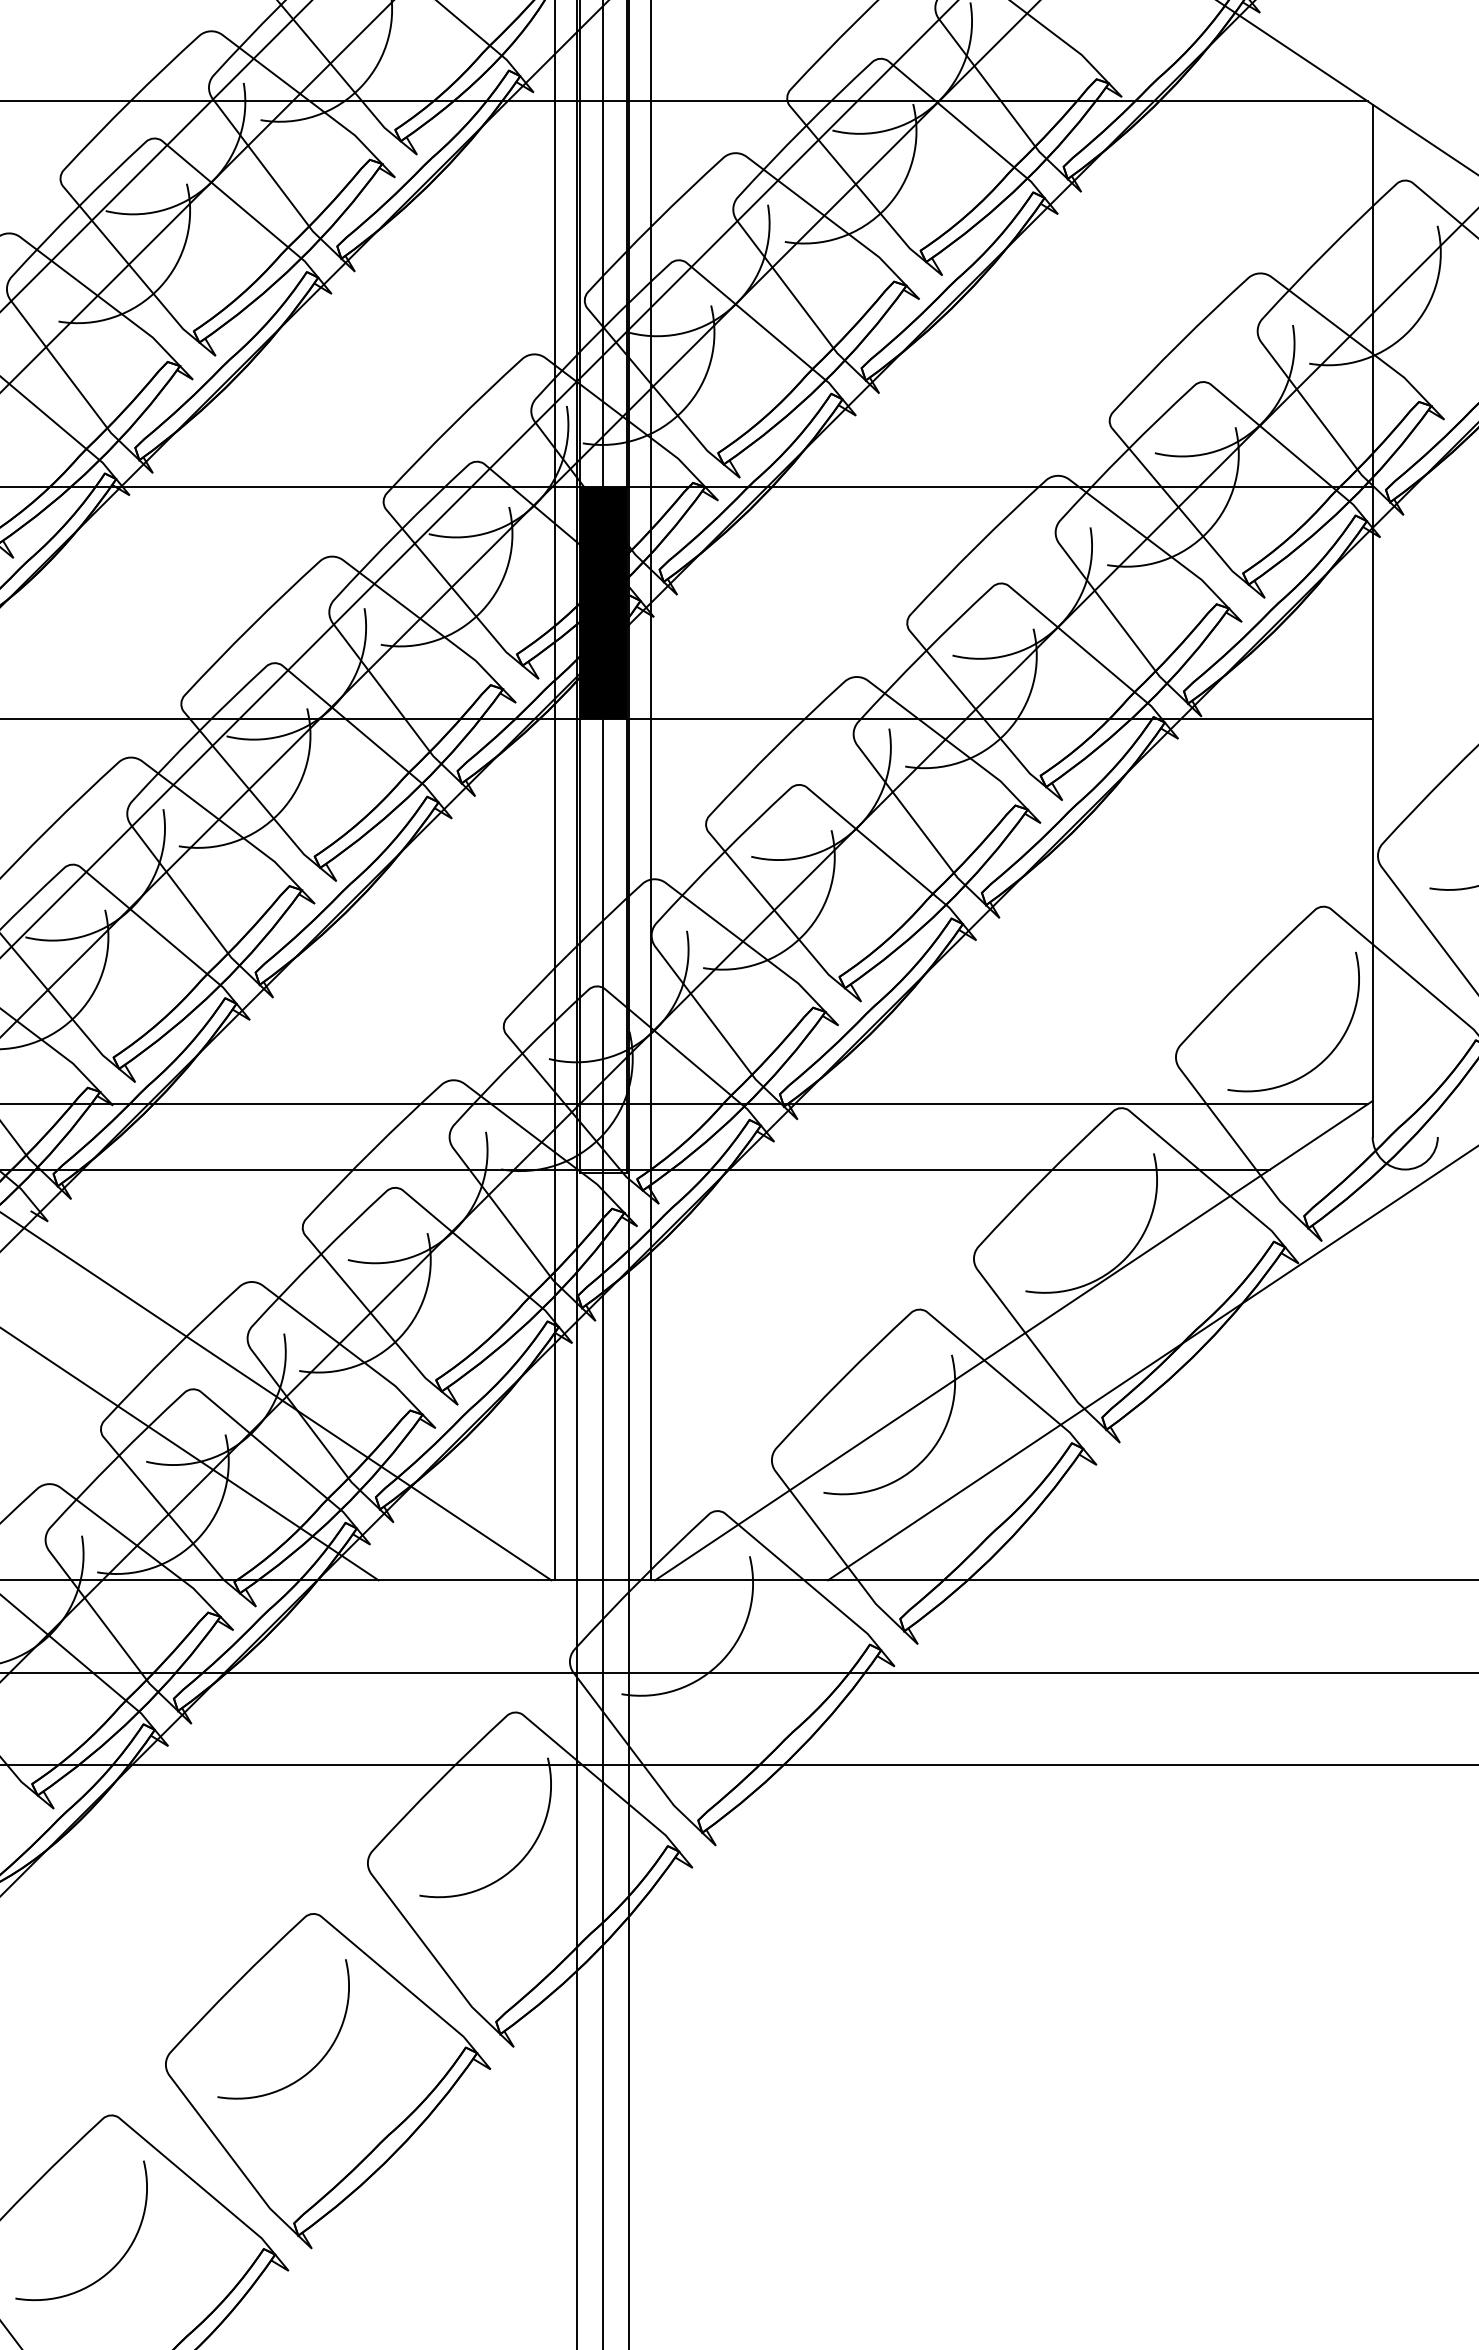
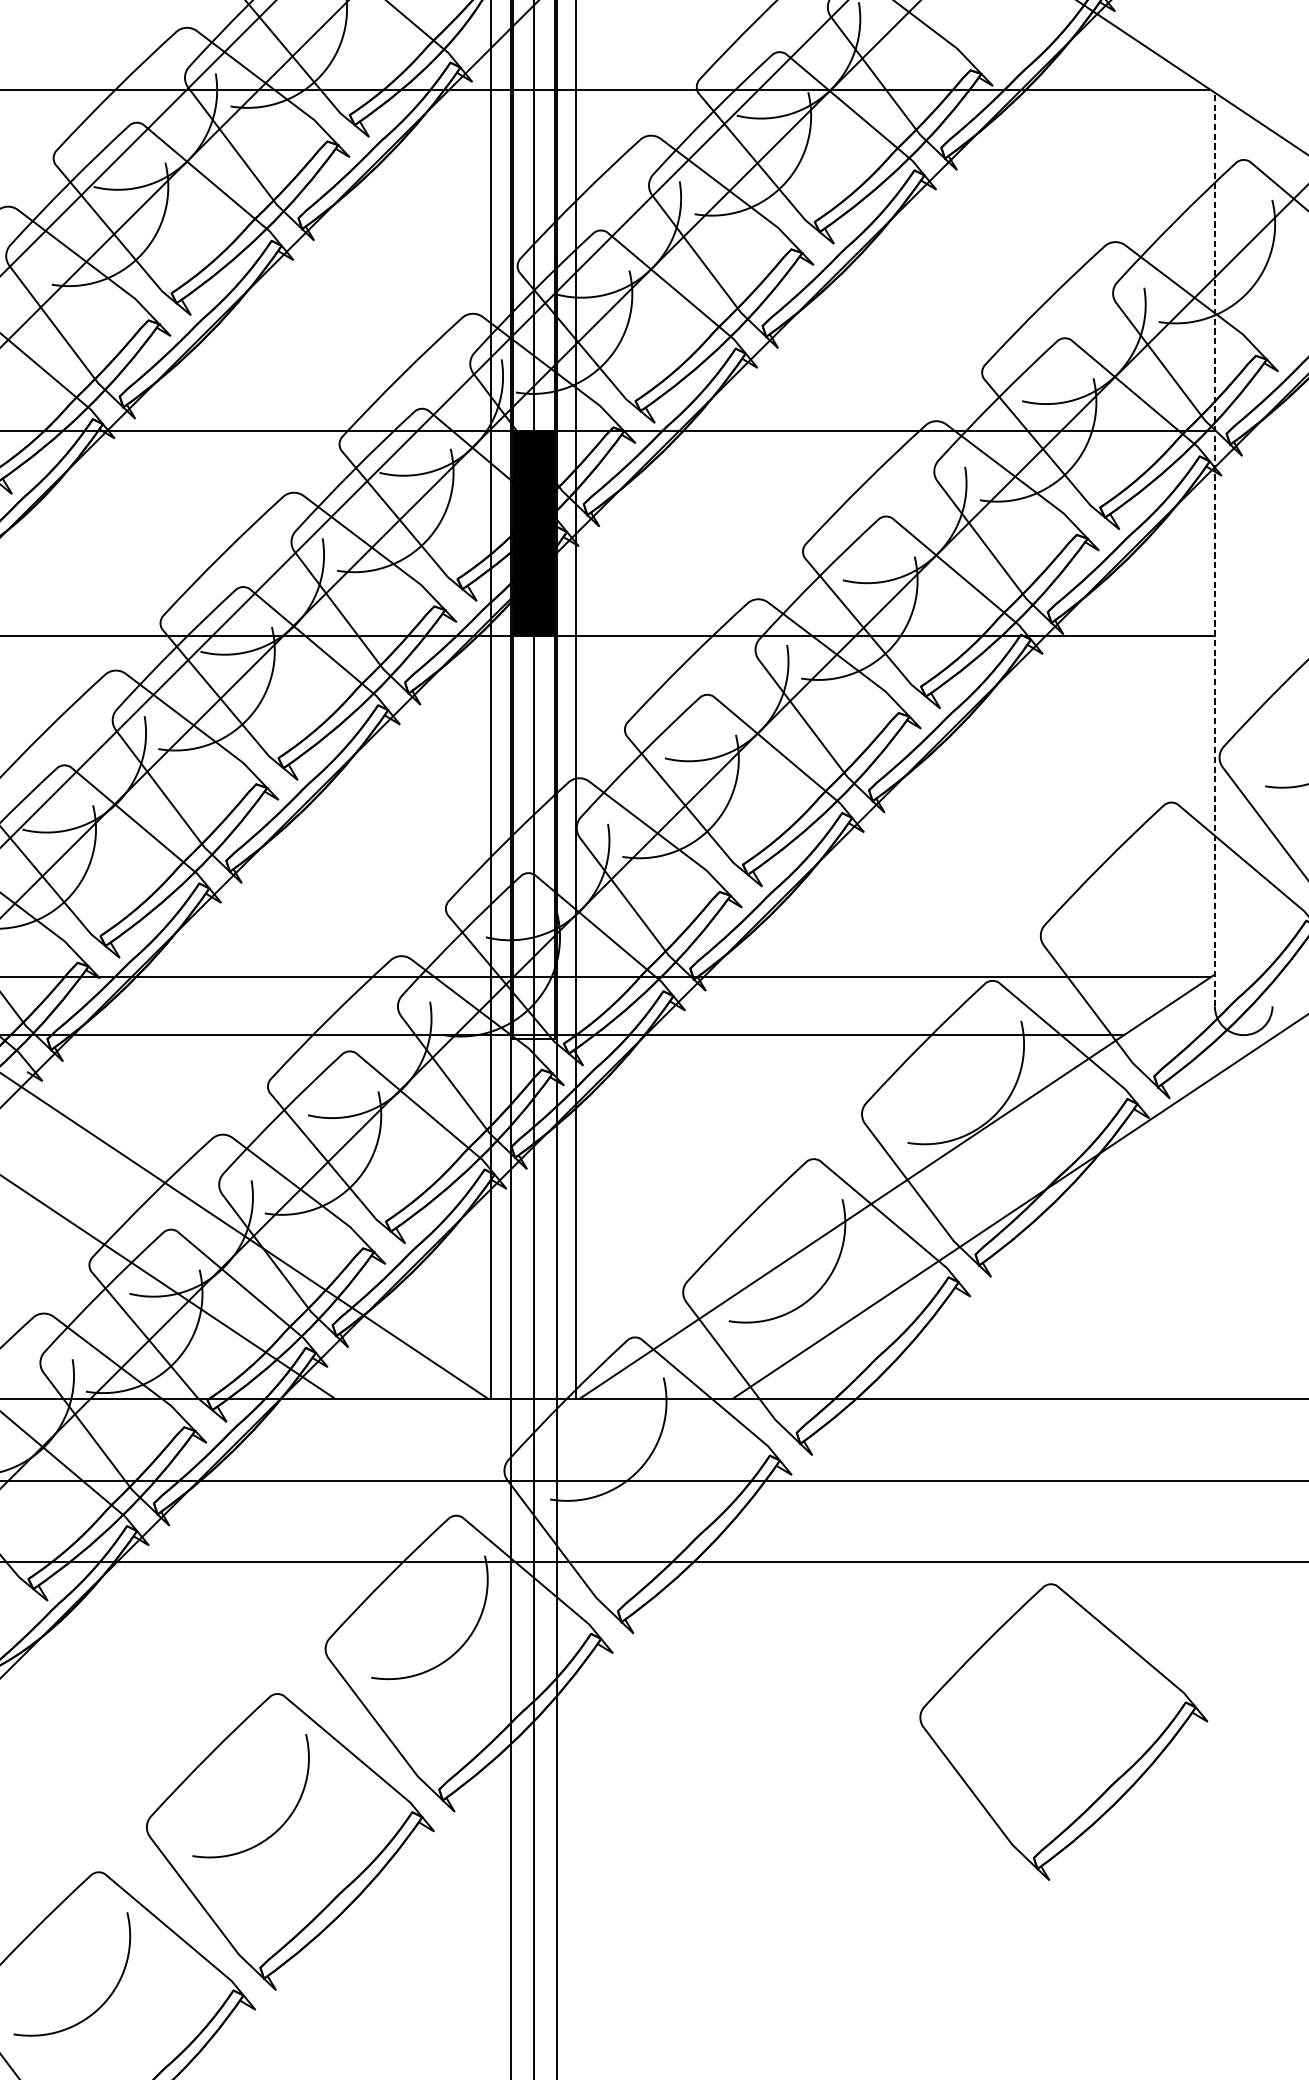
line: (1372, 620) -> (1214, 549), solid -> dashed
curve: (1327, 1055) -> (1174, 934), removed
part: (1202, 1957) -> (1064, 1732), added

